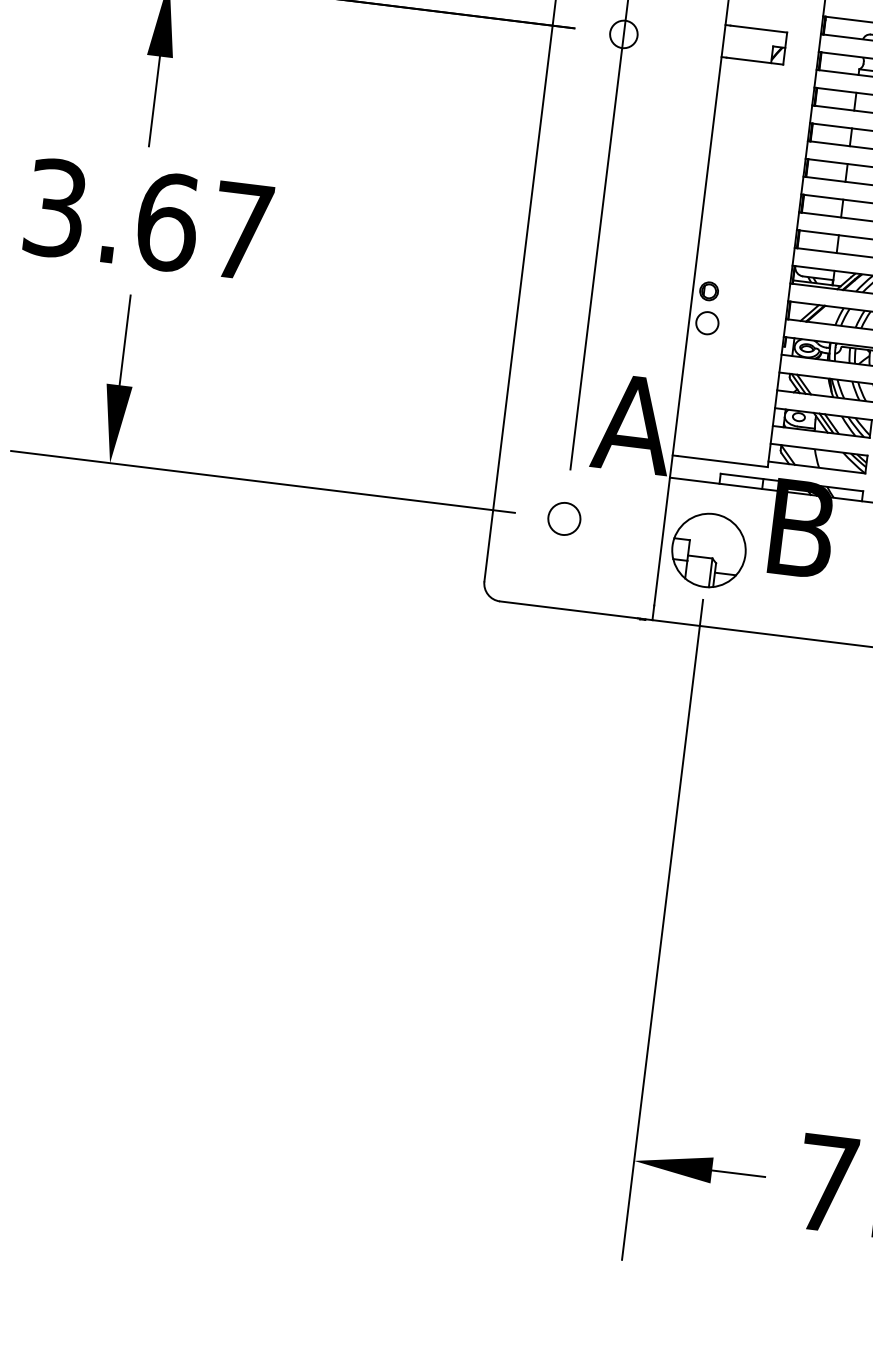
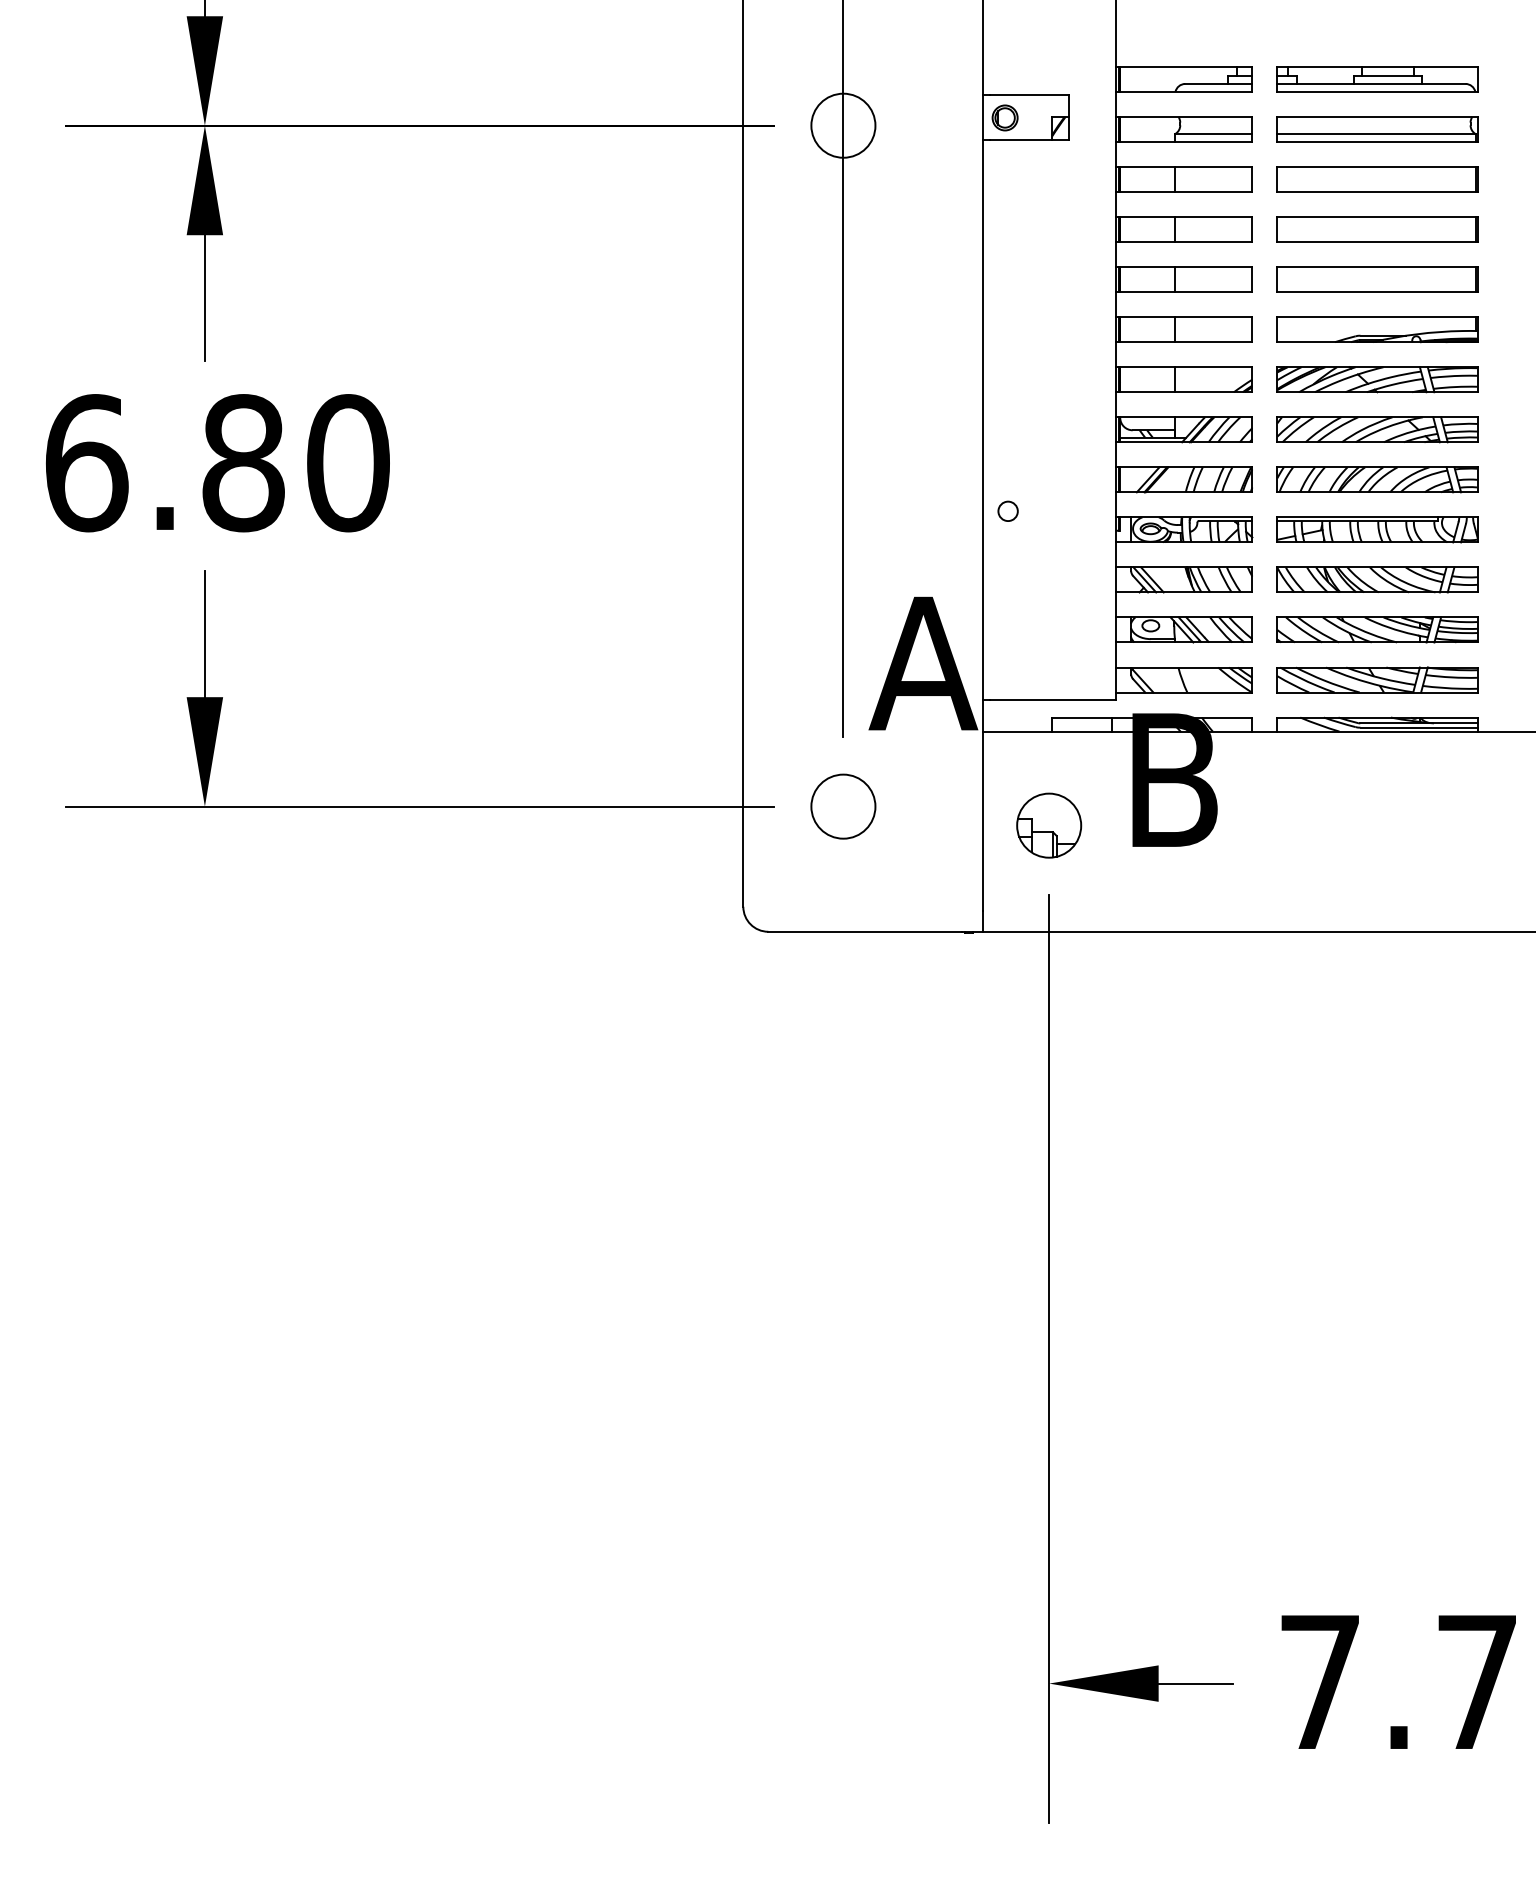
circle: (623, 34) -> (843, 125), size x1.67
text: (148, 220) -> (217, 463), 3.67 -> 6.80
part: (708, 290) -> (1004, 117), moved
circle: (706, 323) -> (1007, 511), size x0.62
circle: (564, 518) -> (843, 806), size x1.43
part: (709, 550) -> (1049, 825), size x0.62

